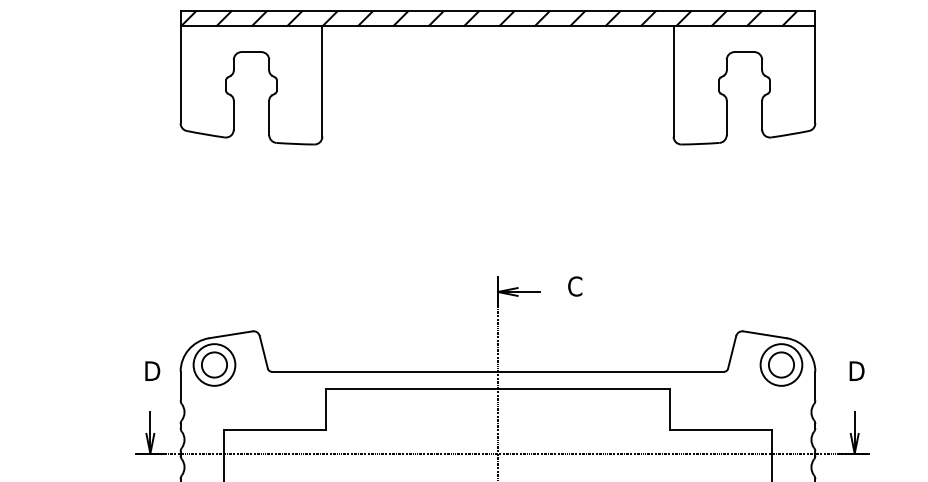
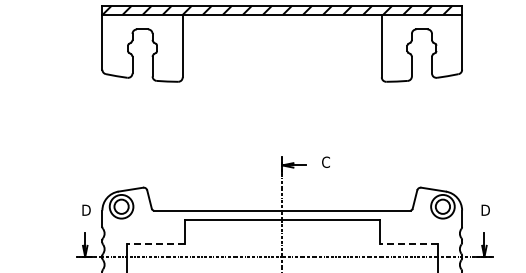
line: (274, 429) -> (155, 243), solid -> dashed
line: (720, 429) -> (408, 243), solid -> dashed

